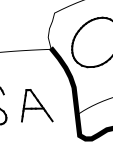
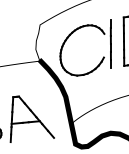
part: (37, 106) -> (31, 118), size x1.43

